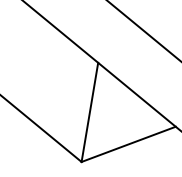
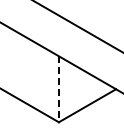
line: (89, 112) -> (58, 89), solid -> dashed

